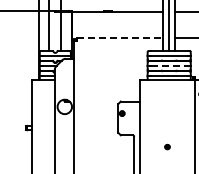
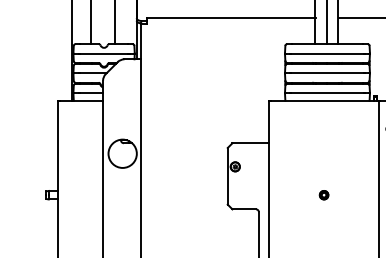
line: (120, 37) -> (231, 17), dashed -> solid
line: (169, 65) -> (328, 72), dashed -> solid
part: (167, 146) -> (324, 194), moved

